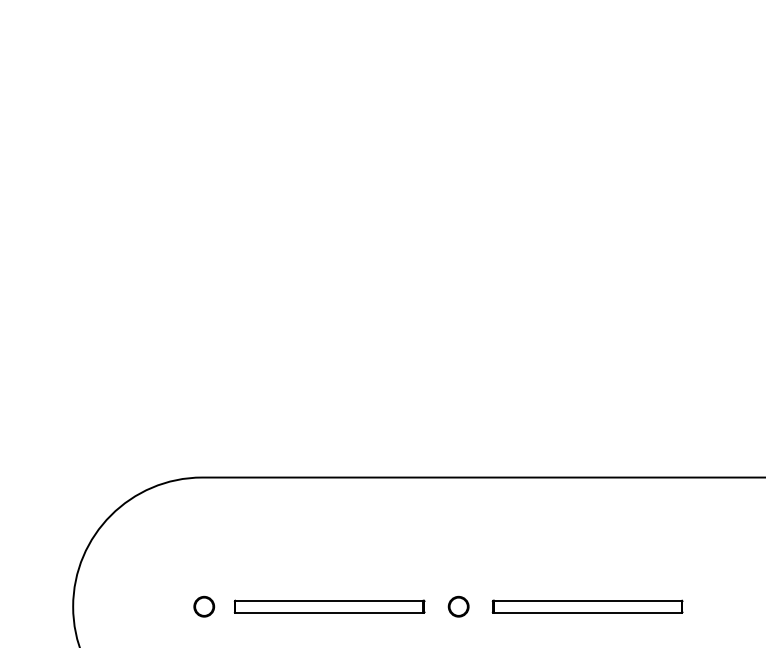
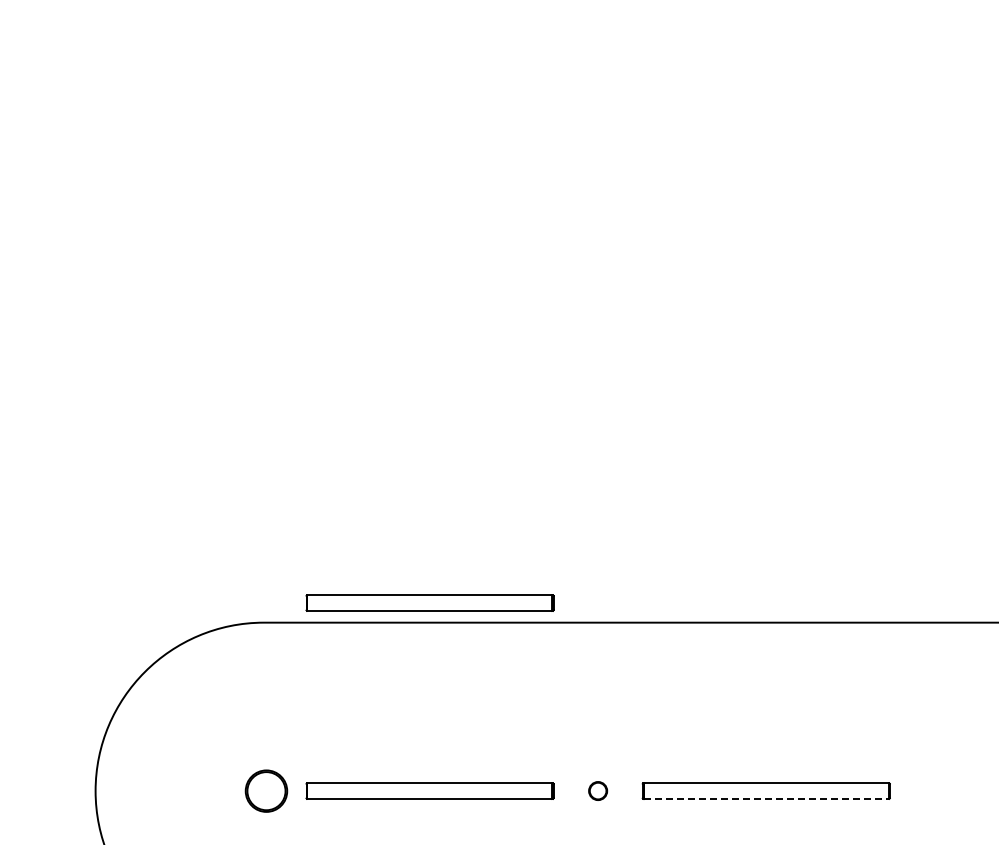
part: (329, 462) -> (429, 602), added
part: (204, 606) -> (266, 790), size x1.6
circle: (458, 606) -> (597, 790), size x0.7
line: (588, 612) -> (767, 798), solid -> dashed

